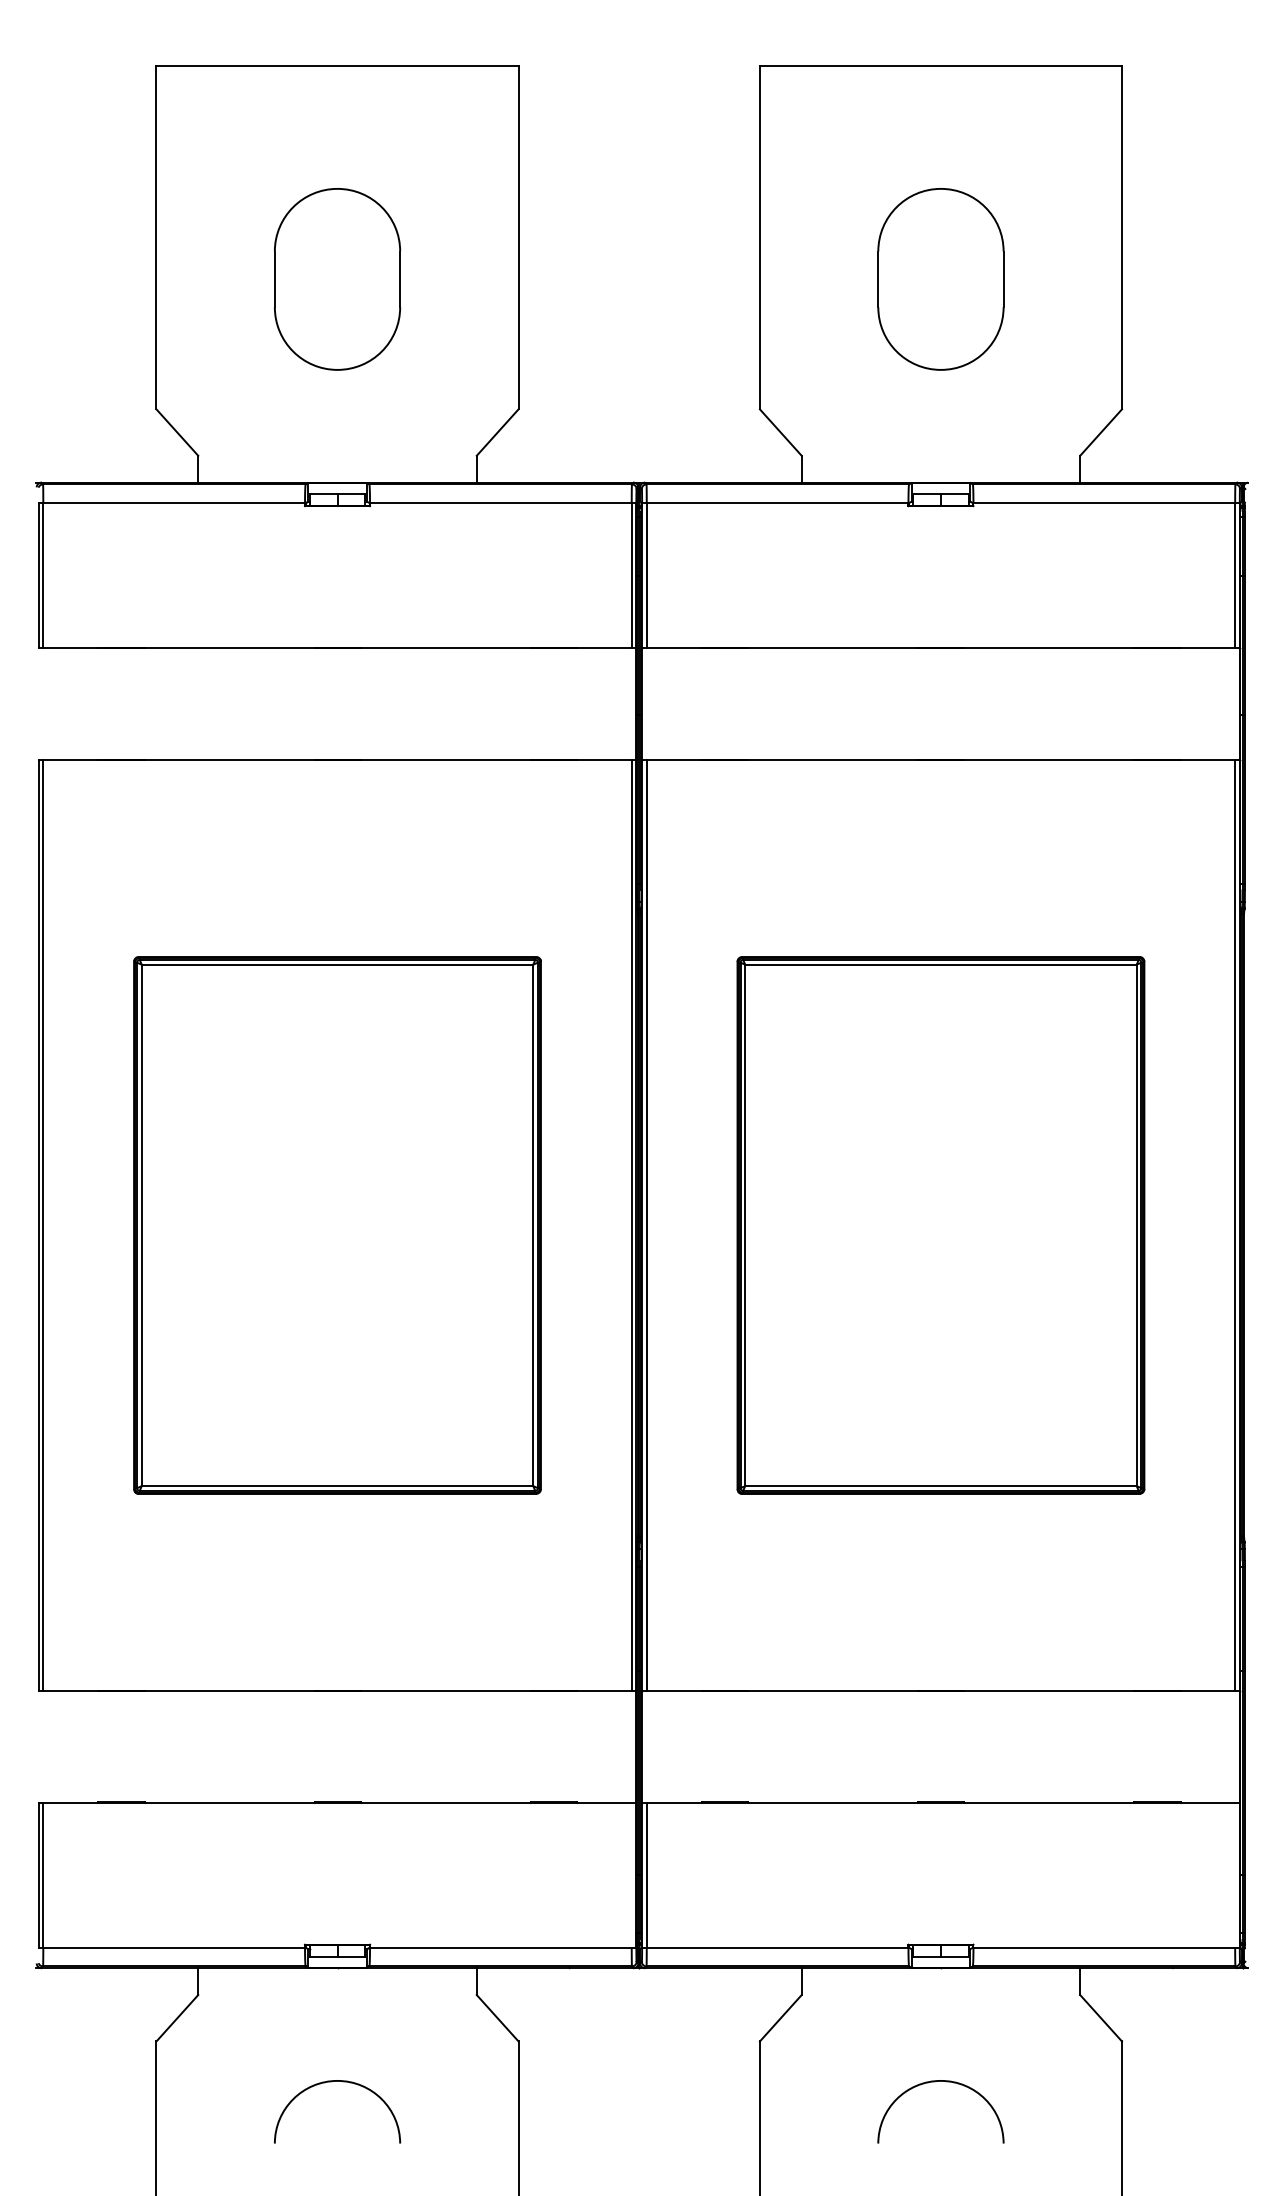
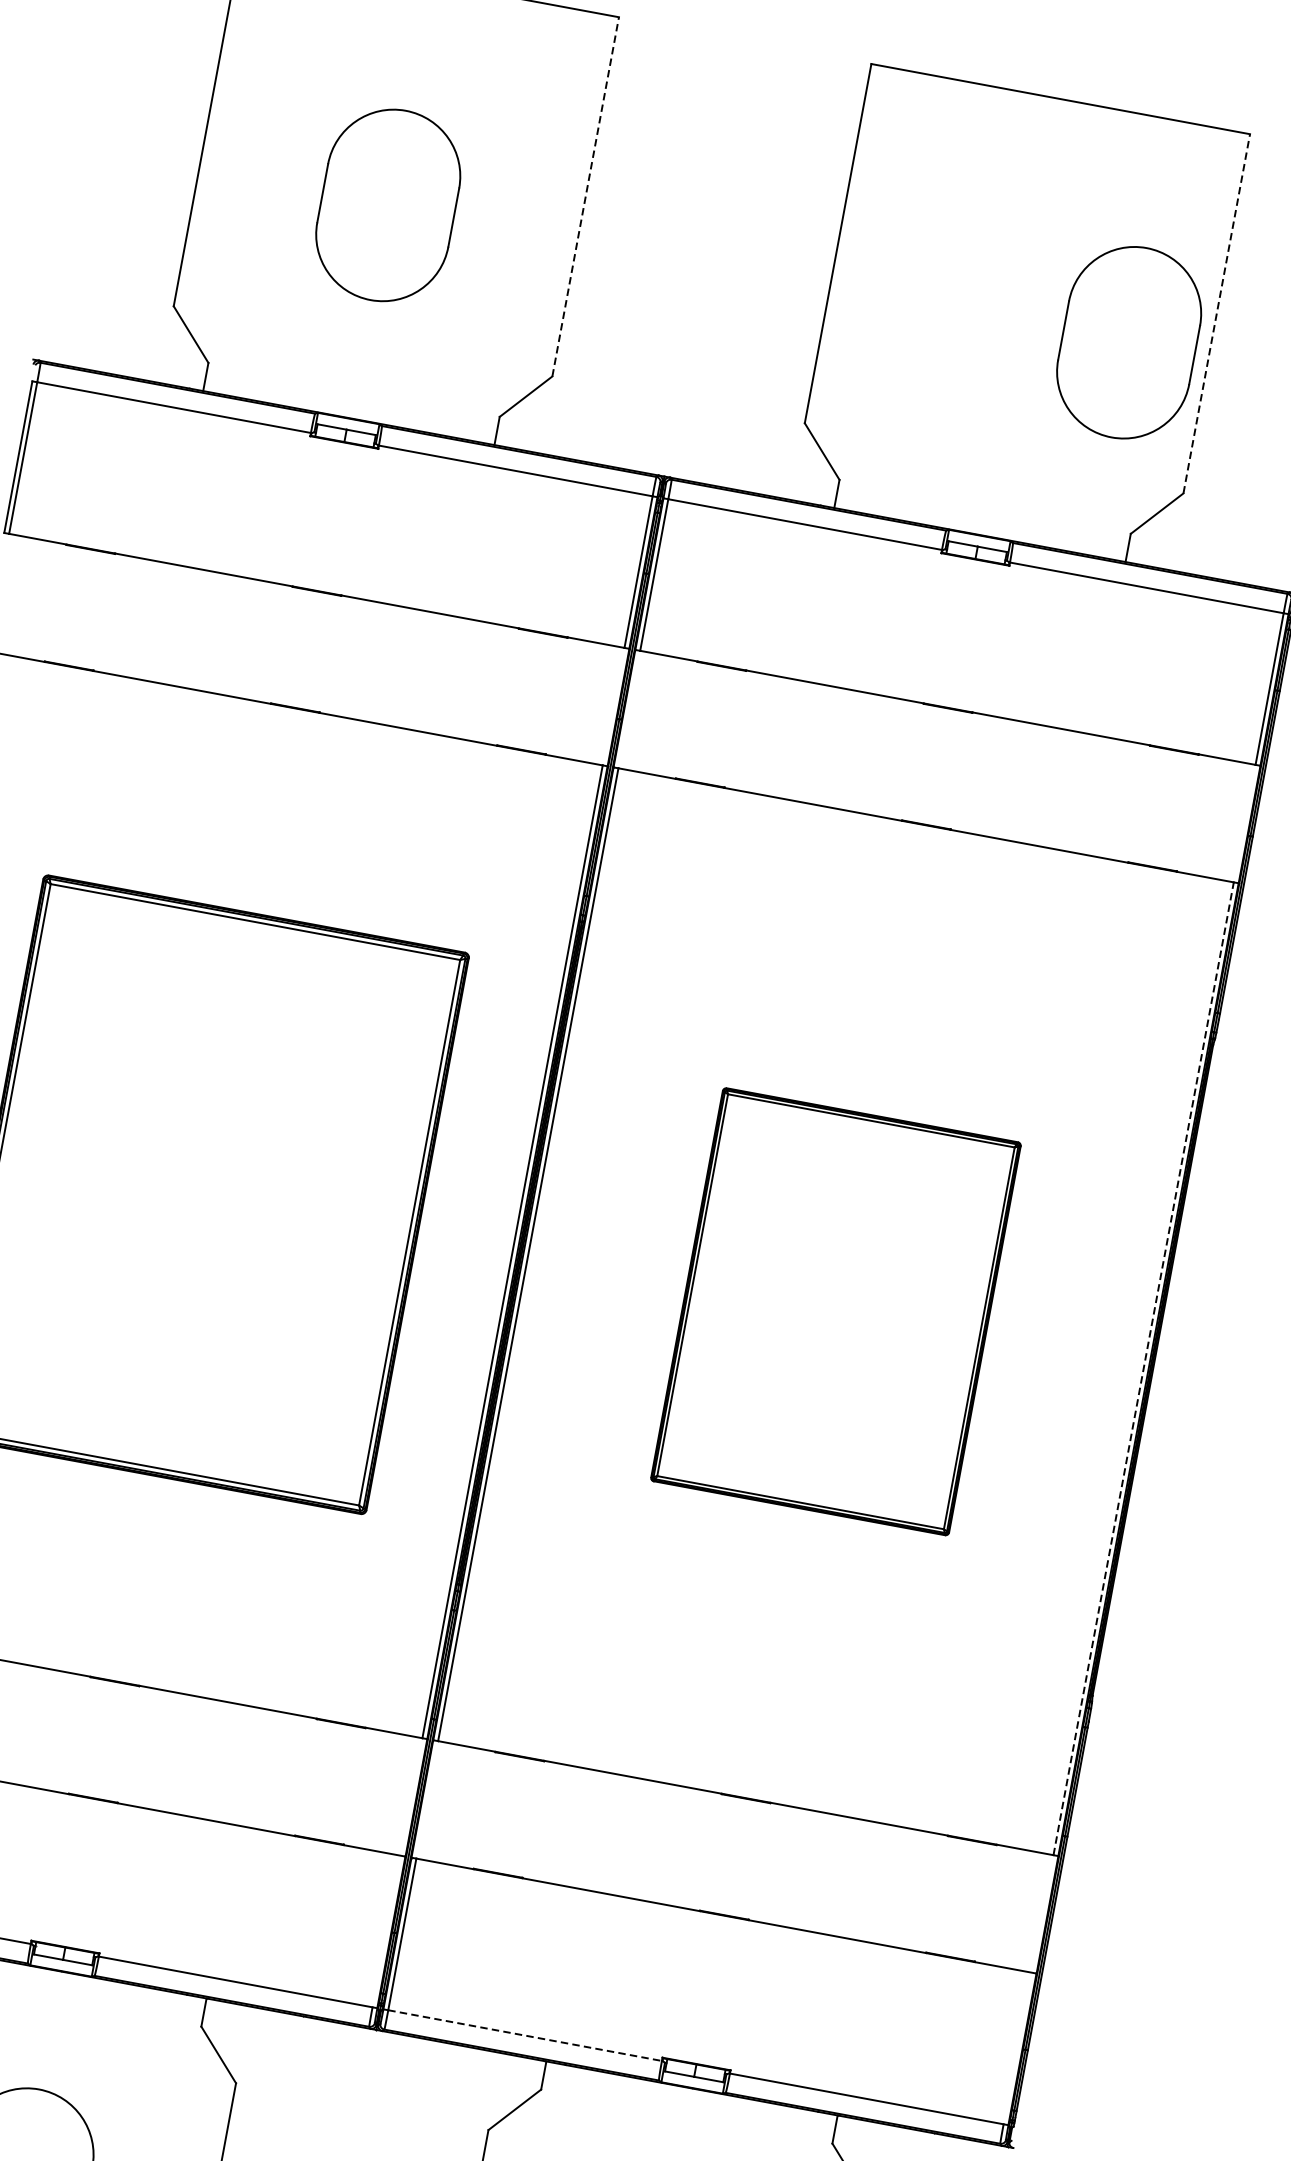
line: (518, 237) -> (585, 196), solid -> dashed
line: (1121, 237) -> (1216, 313), solid -> dashed
part: (940, 279) -> (1128, 342), moved
line: (1235, 1224) -> (1144, 1367), solid -> dashed
part: (940, 1225) -> (835, 1311), size x0.7
line: (777, 1947) -> (525, 2035), solid -> dashed

